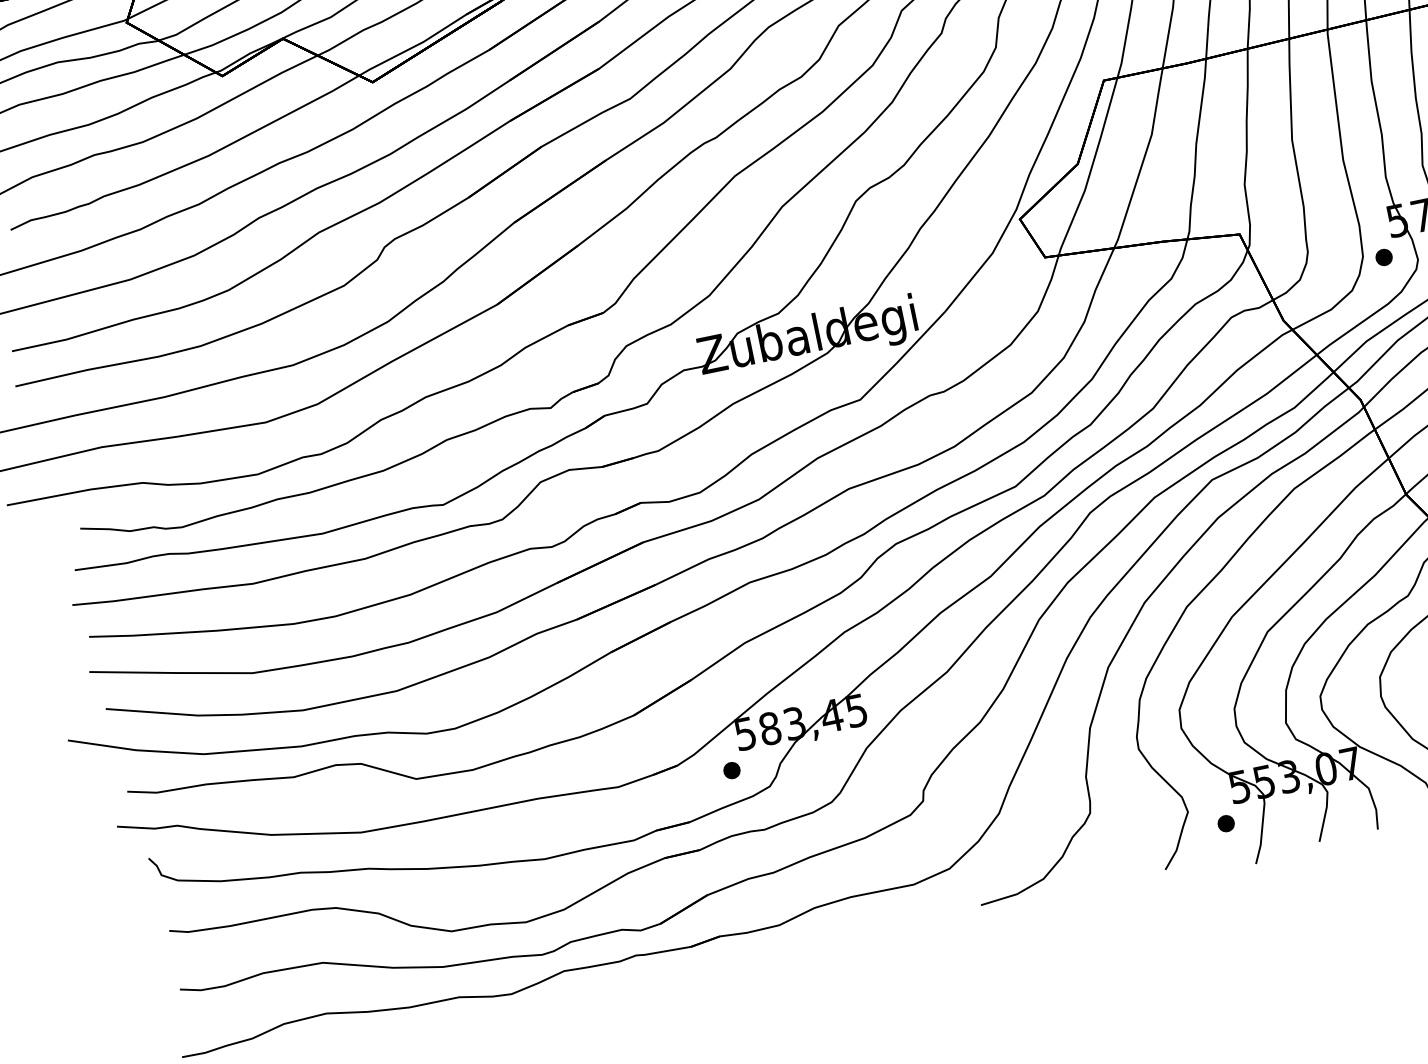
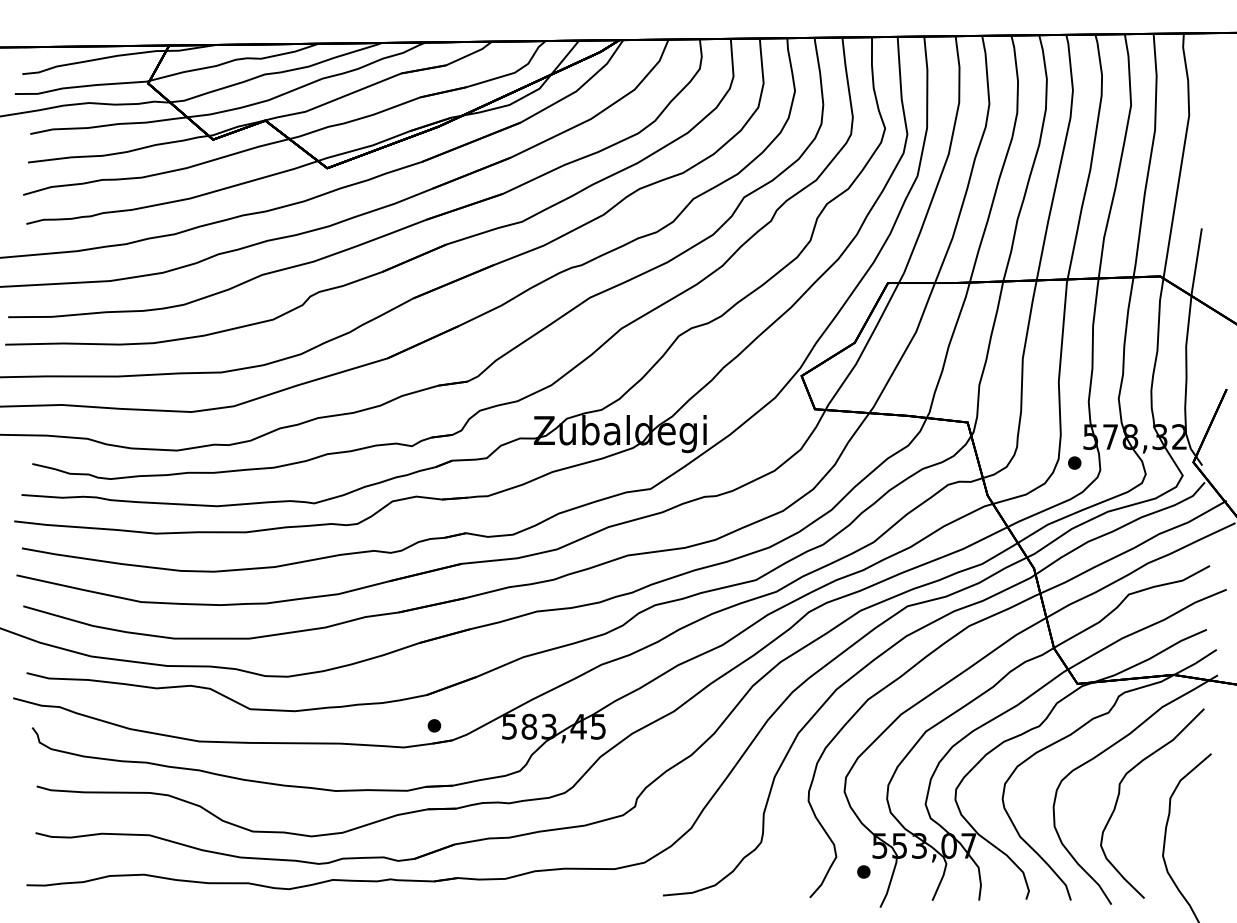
part: (731, 770) -> (434, 725), moved

